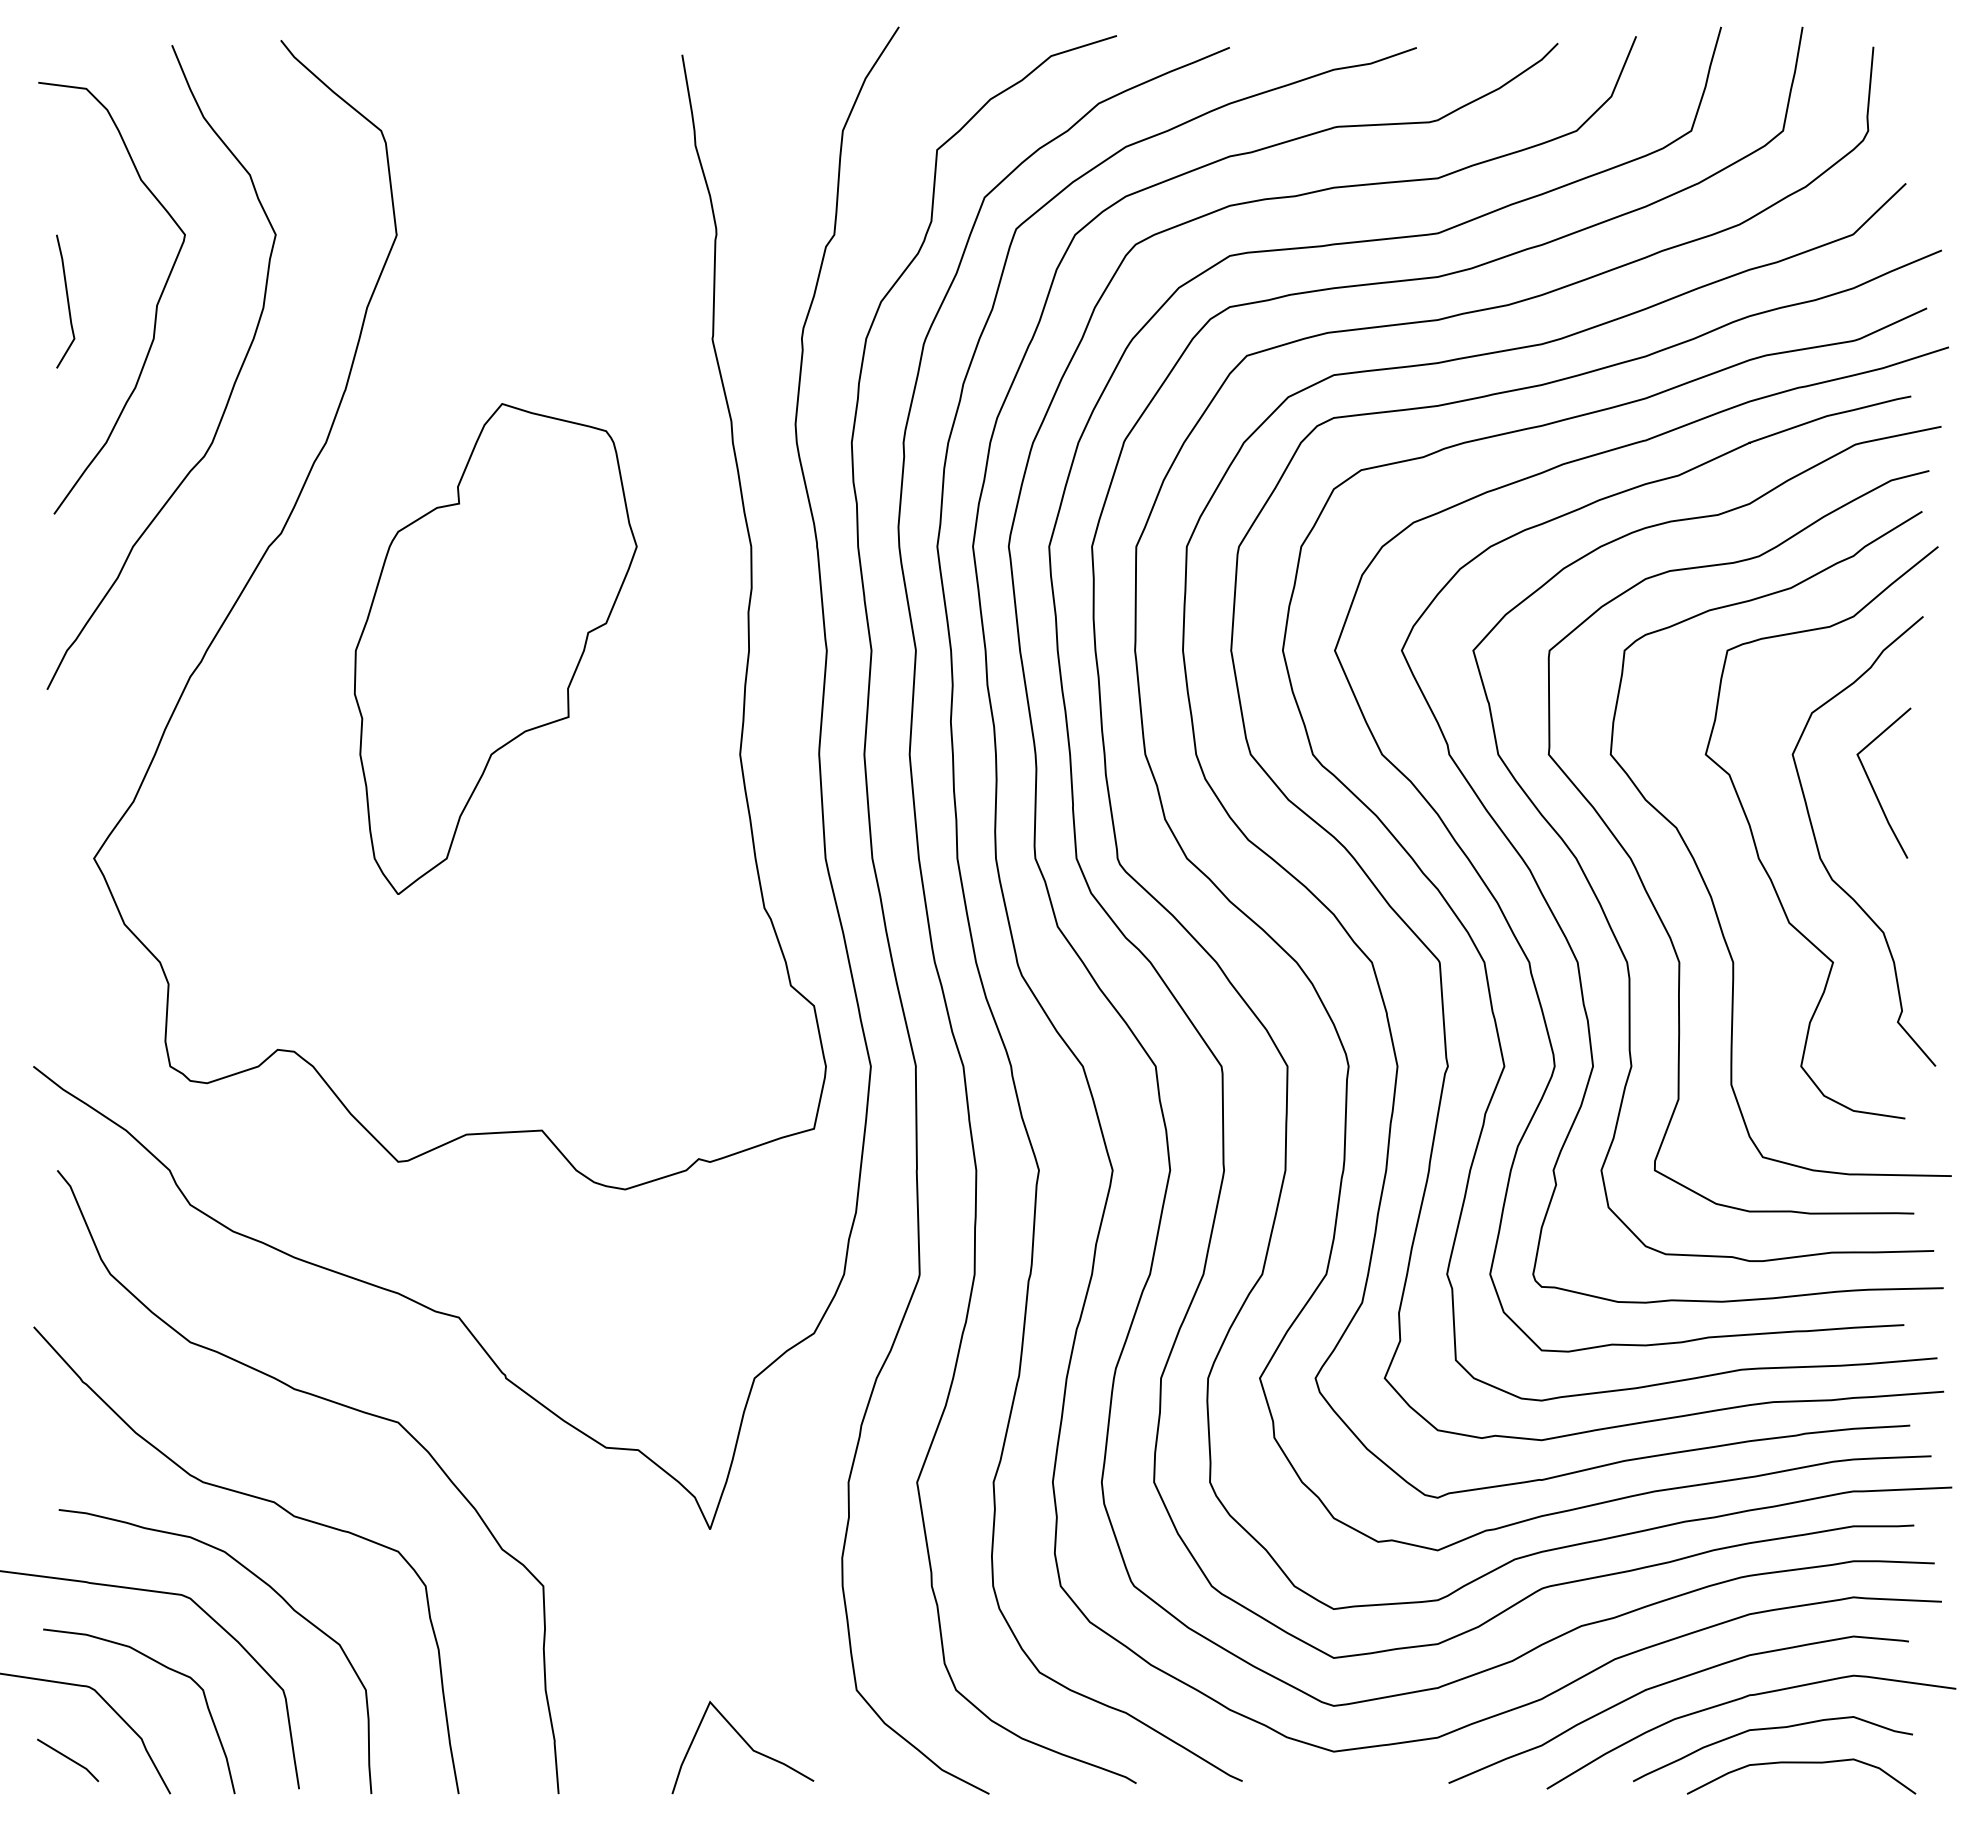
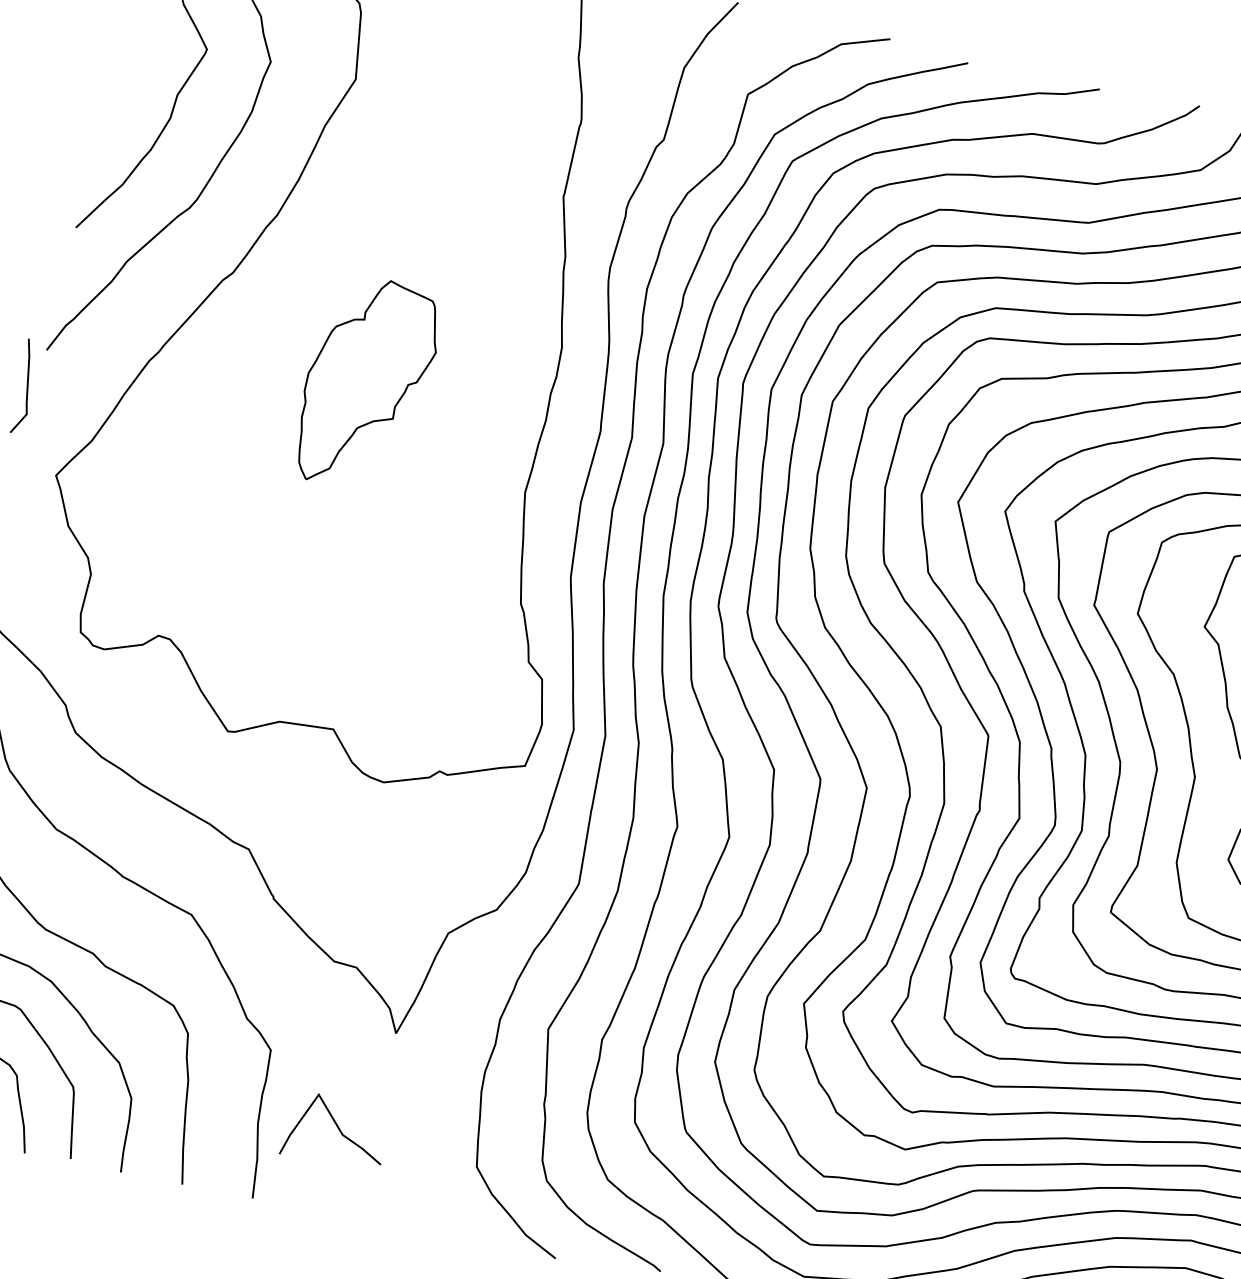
line: (67, 301) -> (27, 387), moved
part: (495, 648) -> (367, 383), size x0.6
curve: (745, 1743) -> (337, 1128), moved

